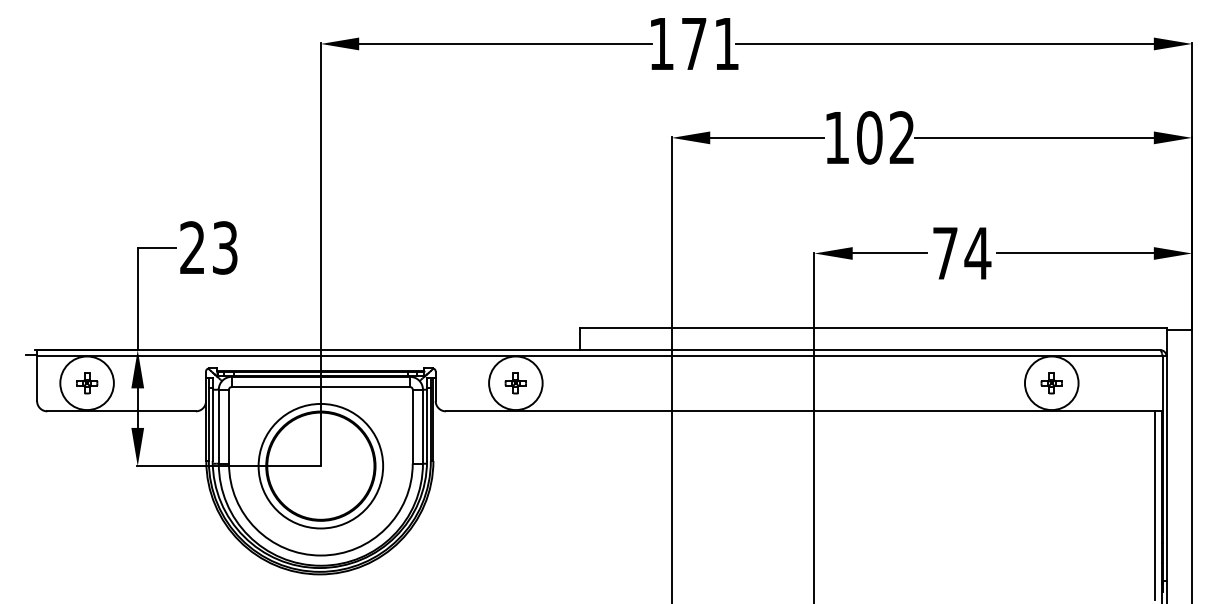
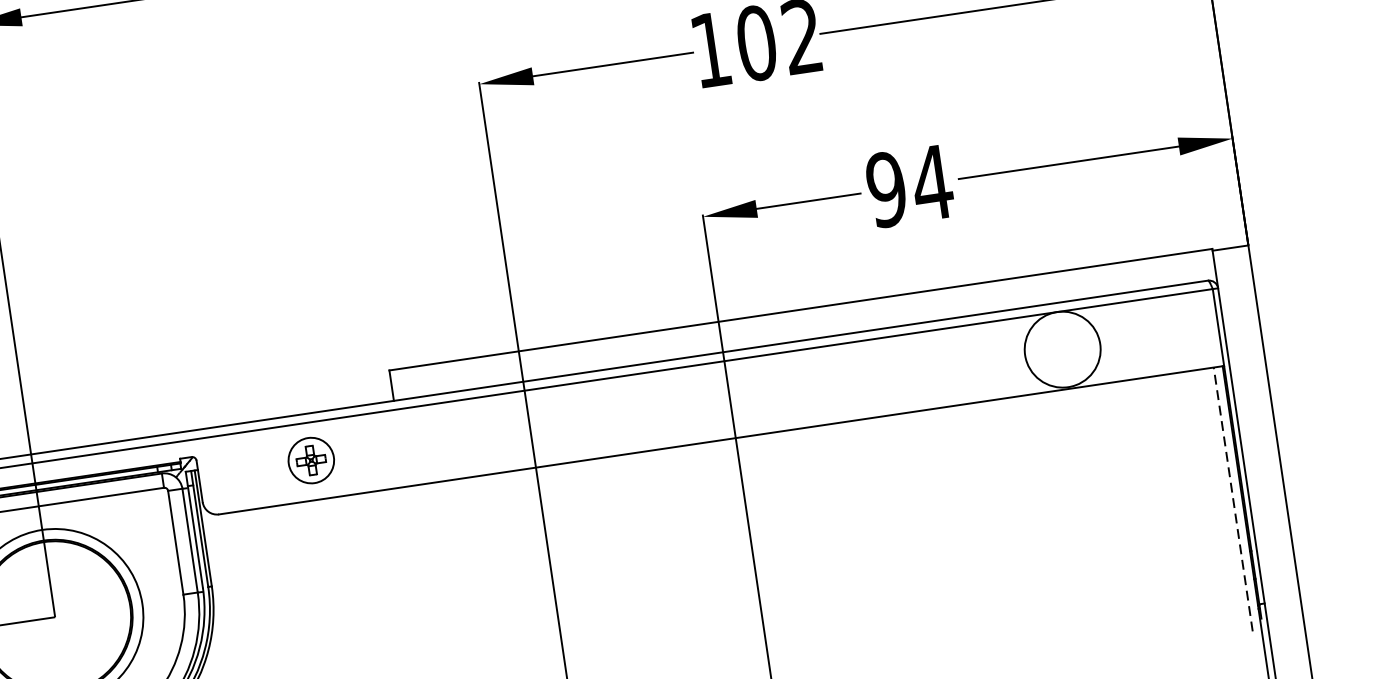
text: (945, 253) -> (886, 189), 74 -> 94
circle: (515, 383) -> (310, 460), size x0.6
part: (1051, 383) -> (1062, 350), removed
line: (1155, 504) -> (1233, 498), solid -> dashed

